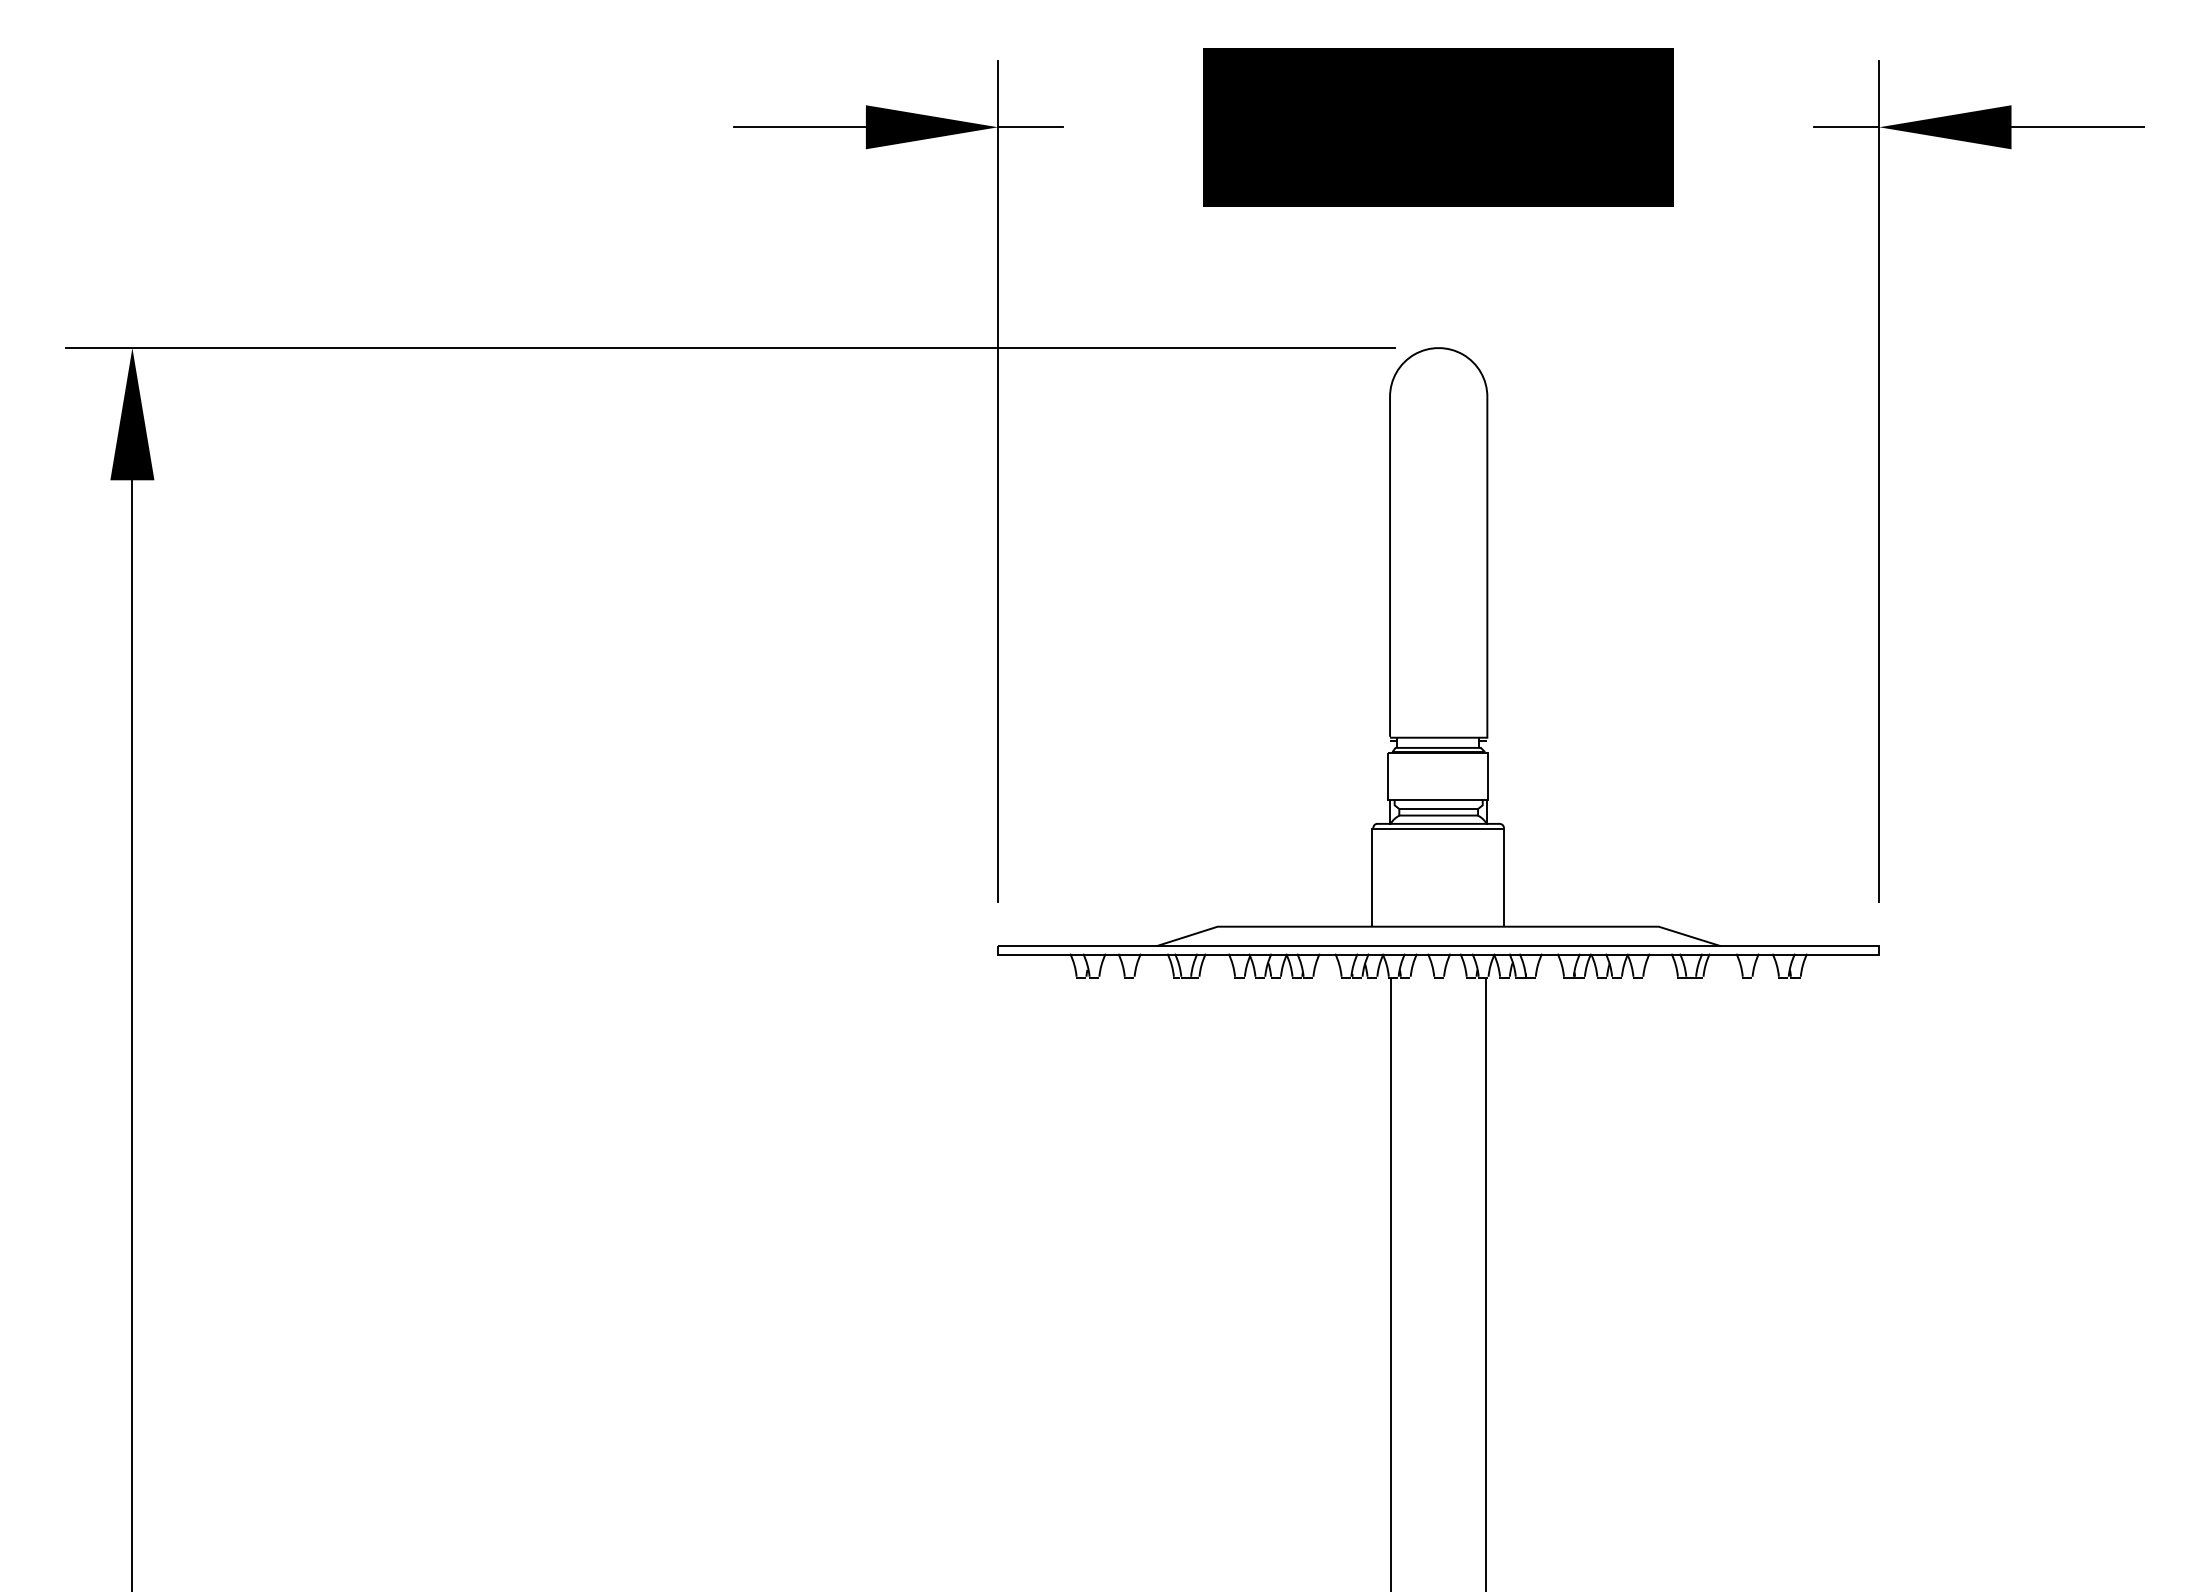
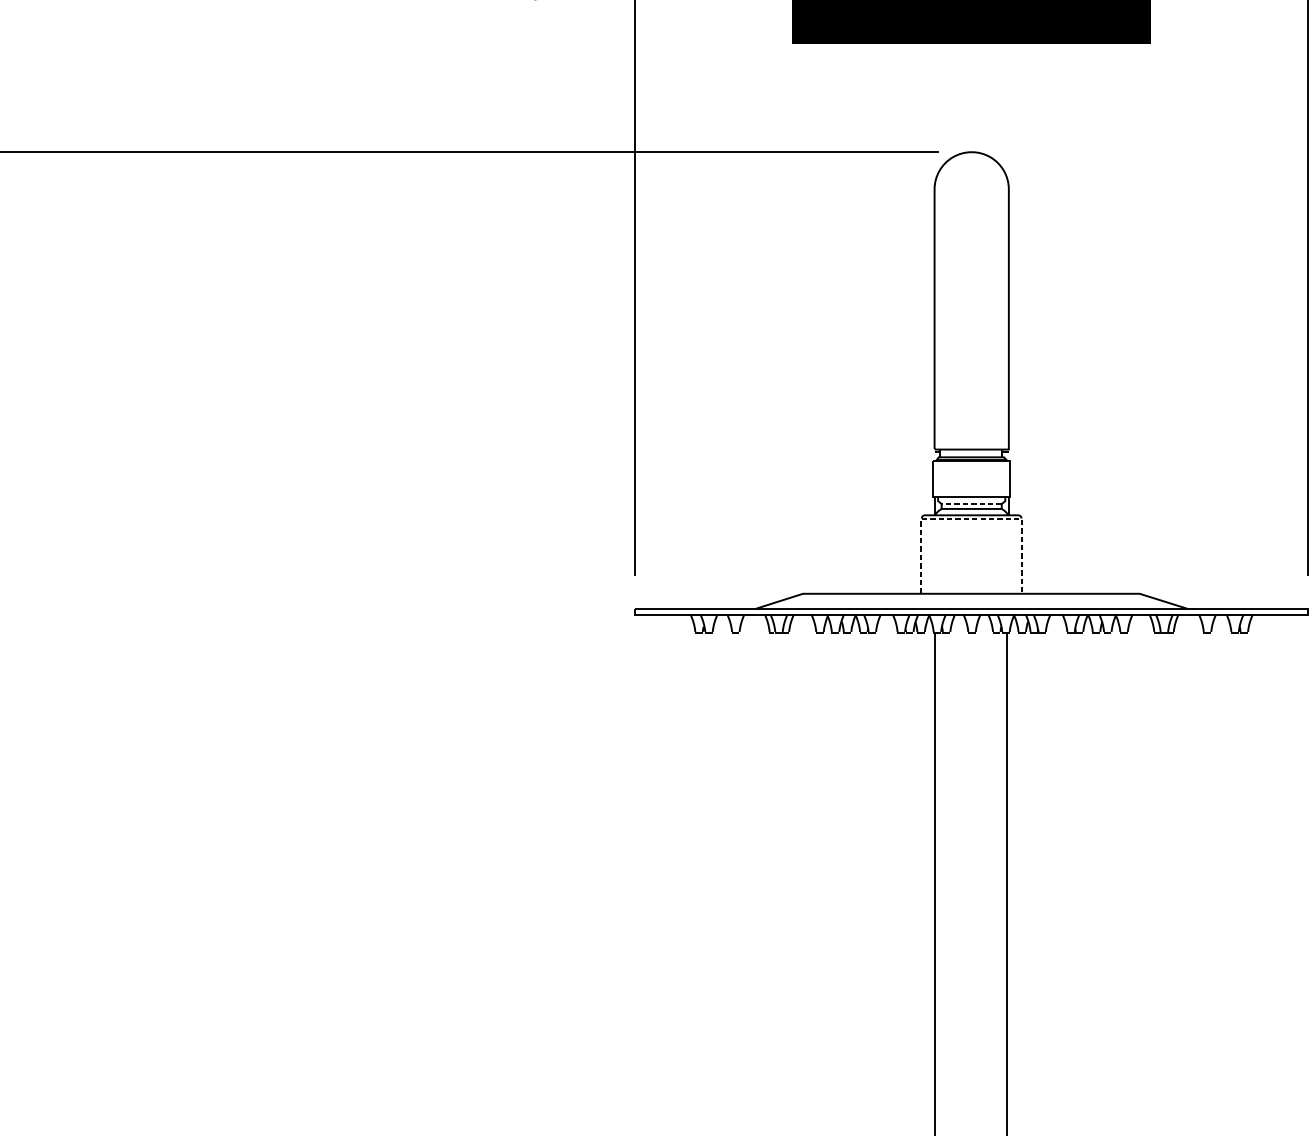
line: (1438, 809) -> (971, 504), solid -> dashed
line: (1438, 828) -> (971, 518), solid -> dashed

